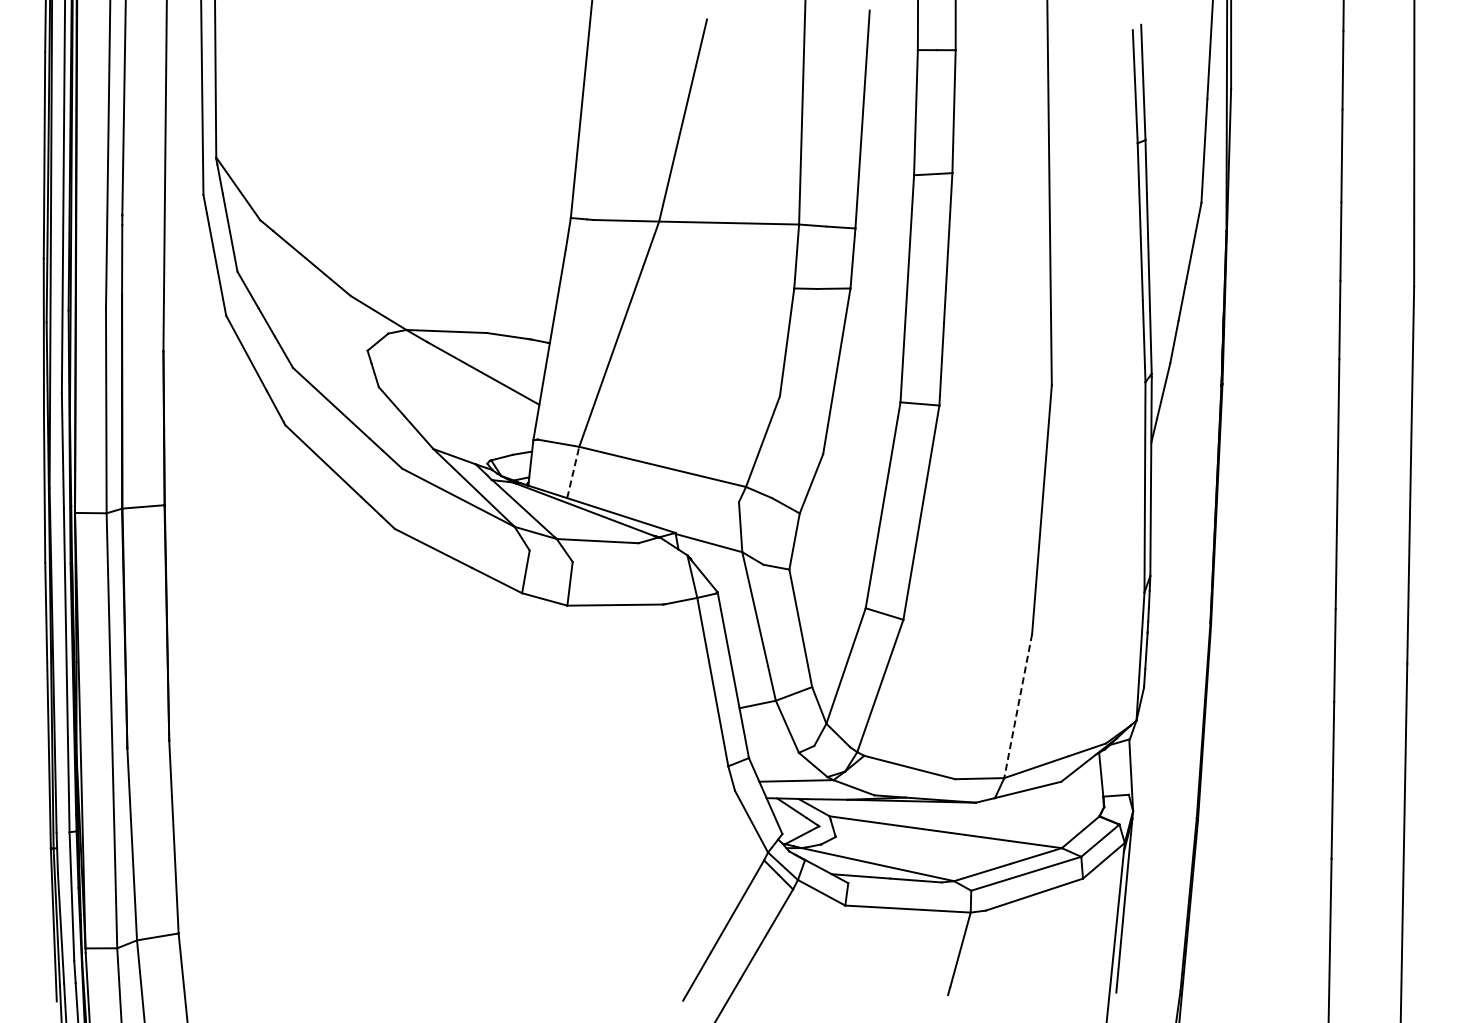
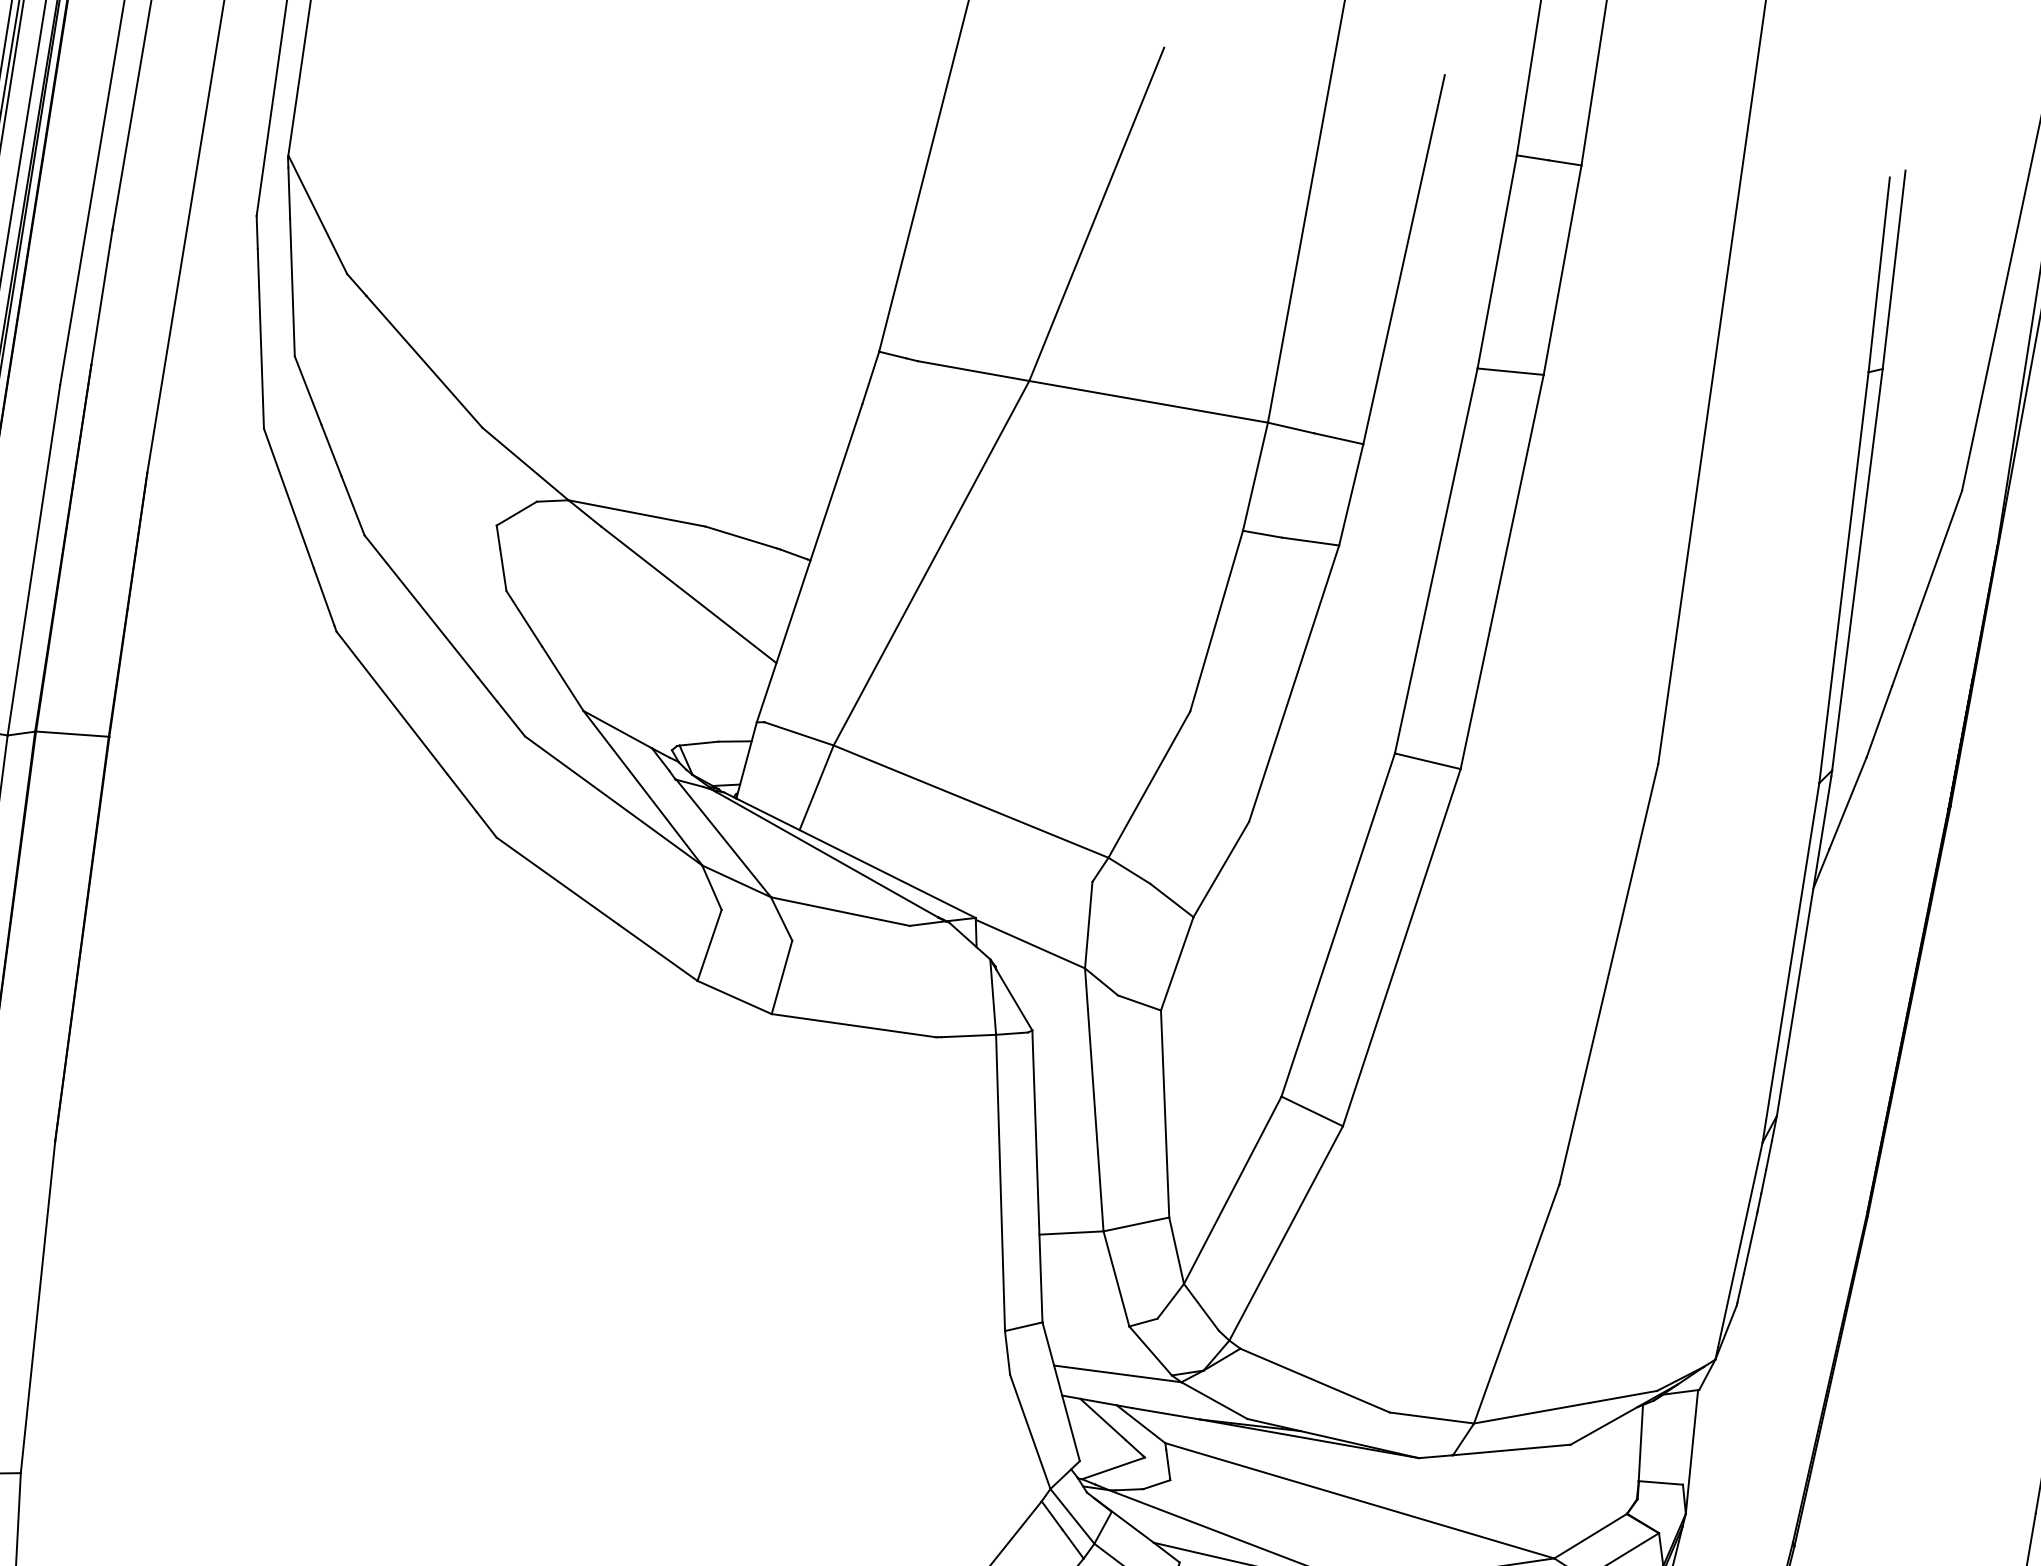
line: (573, 472) -> (817, 787), dashed -> solid
line: (1018, 706) -> (1517, 1304), dashed -> solid

